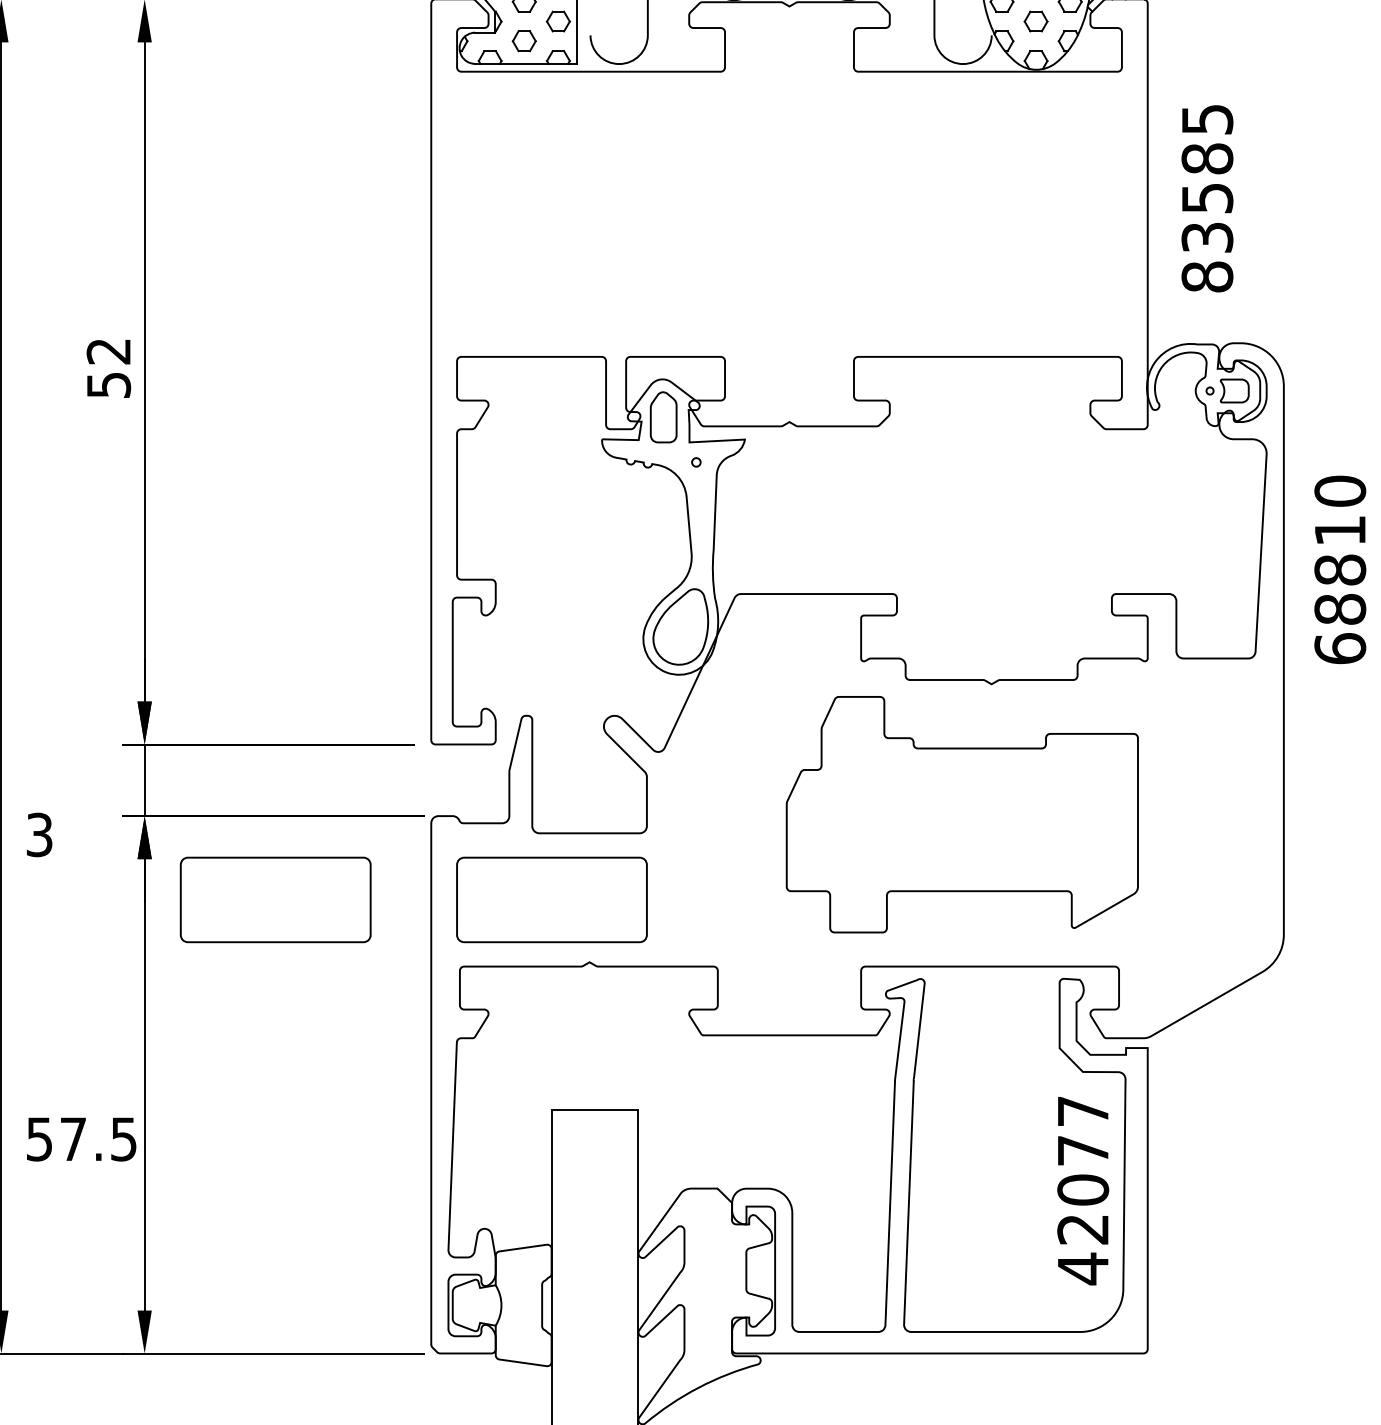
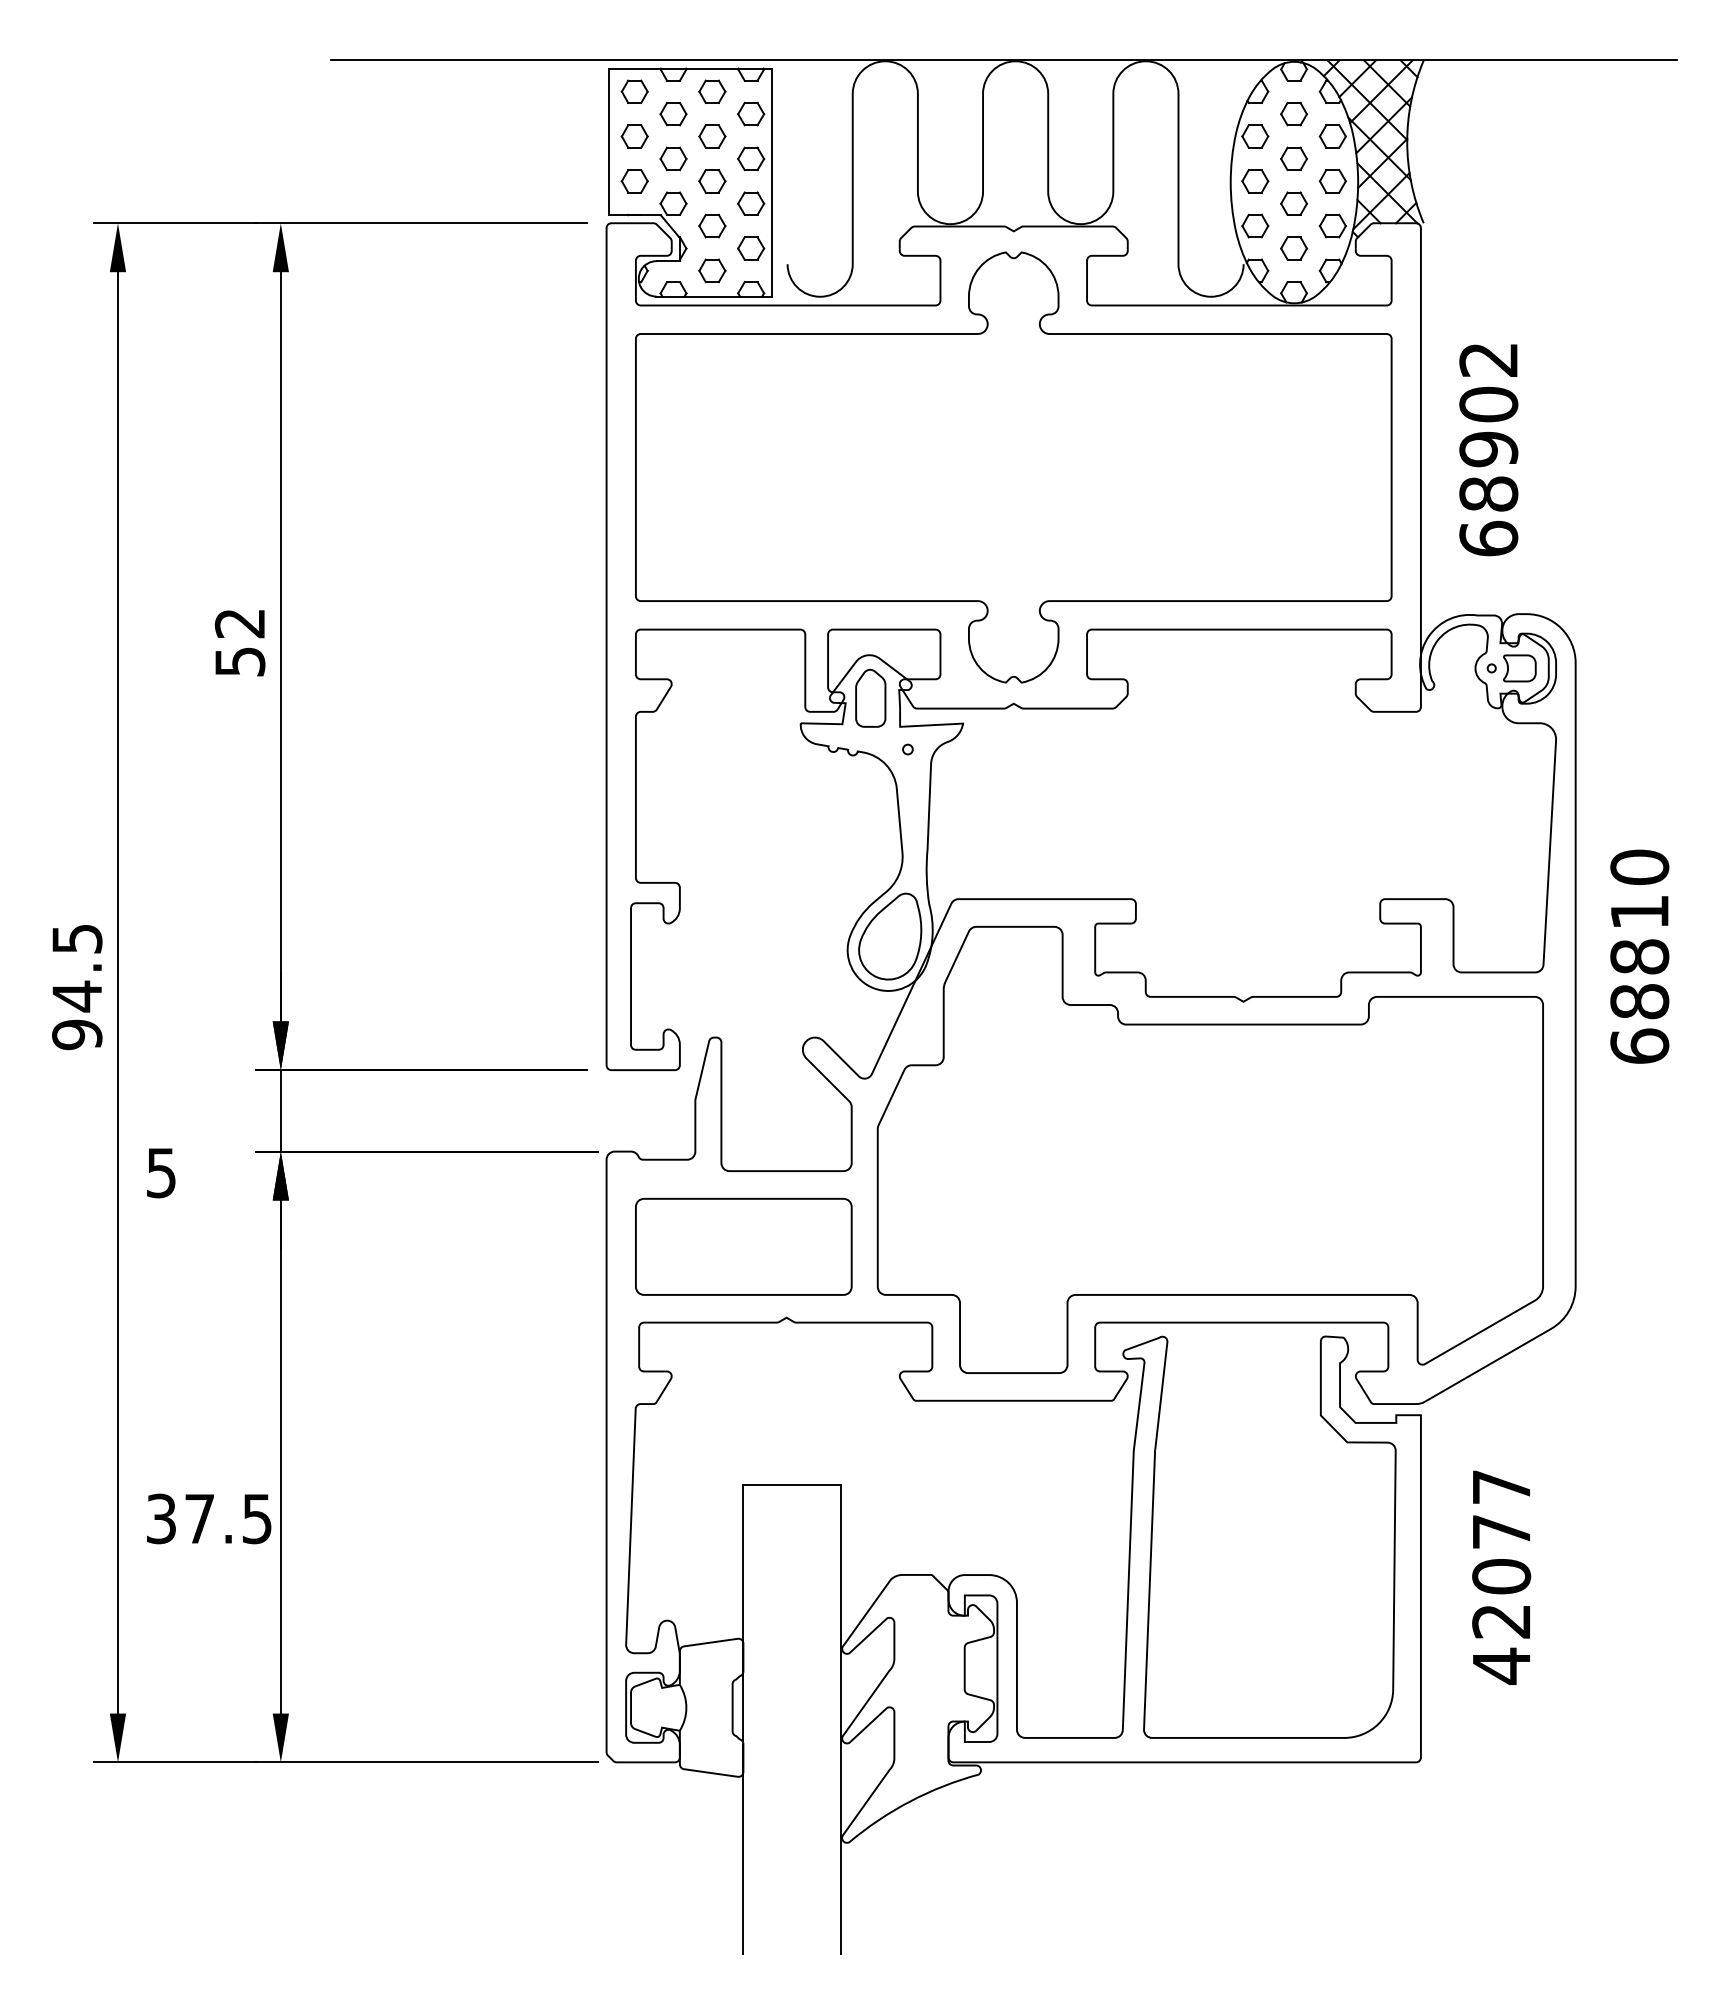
text: (1207, 198) -> (1488, 449), 83585 -> 68902
part: (789, 214) -> (1013, 467), added
text: (1340, 569) -> (1639, 956), moved
part: (961, 814) -> (1209, 1149), size x1.67
text: (39, 834) -> (161, 1172), 3 -> 5
part: (275, 899) -> (429, 1246), removed
text: (39, 1138) -> (161, 1518), 57.5 -> 37.5
text: (1083, 1190) -> (1501, 1577), moved

